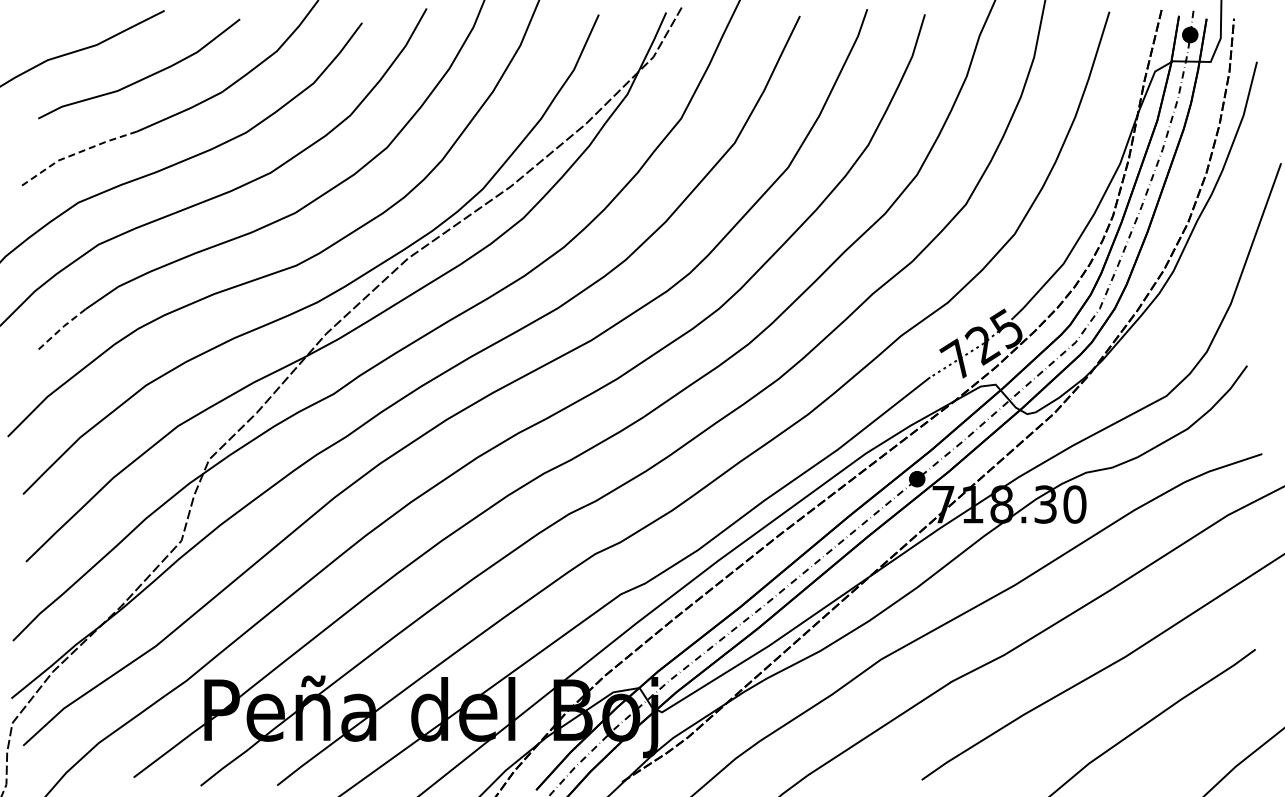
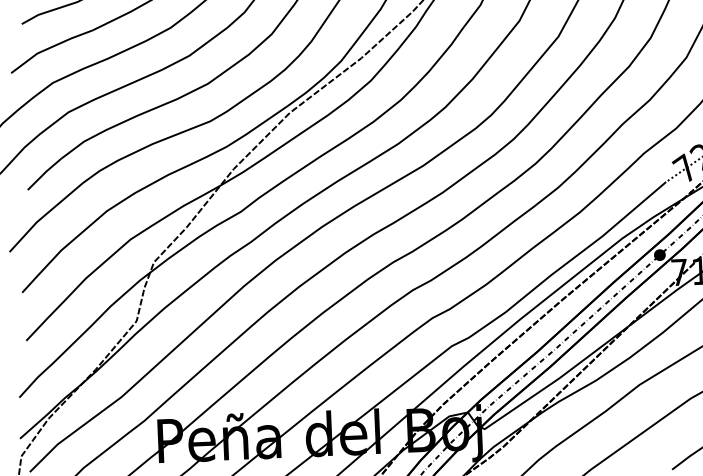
line: (75, 153) -> (49, 47), dashed -> solid
line: (60, 329) -> (43, 173), dashed -> solid

